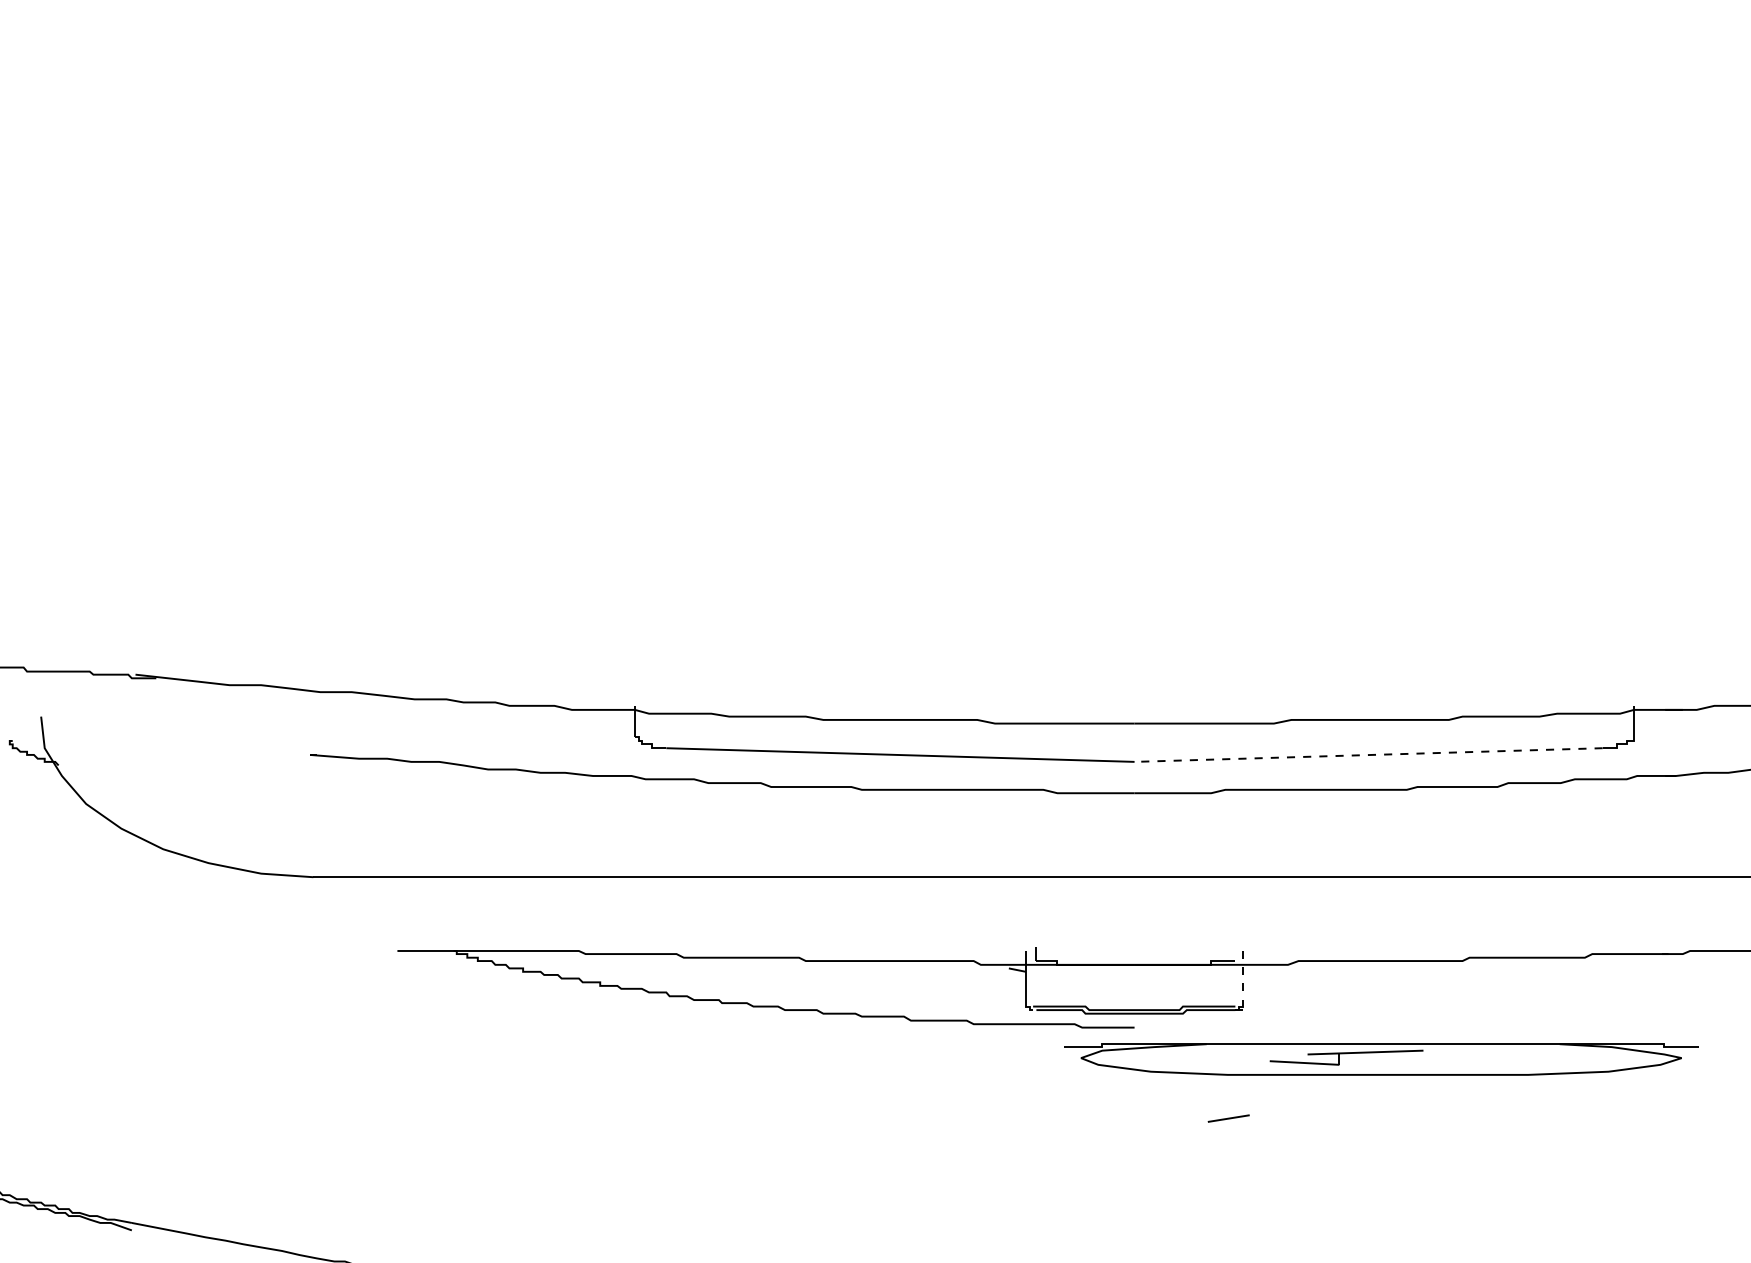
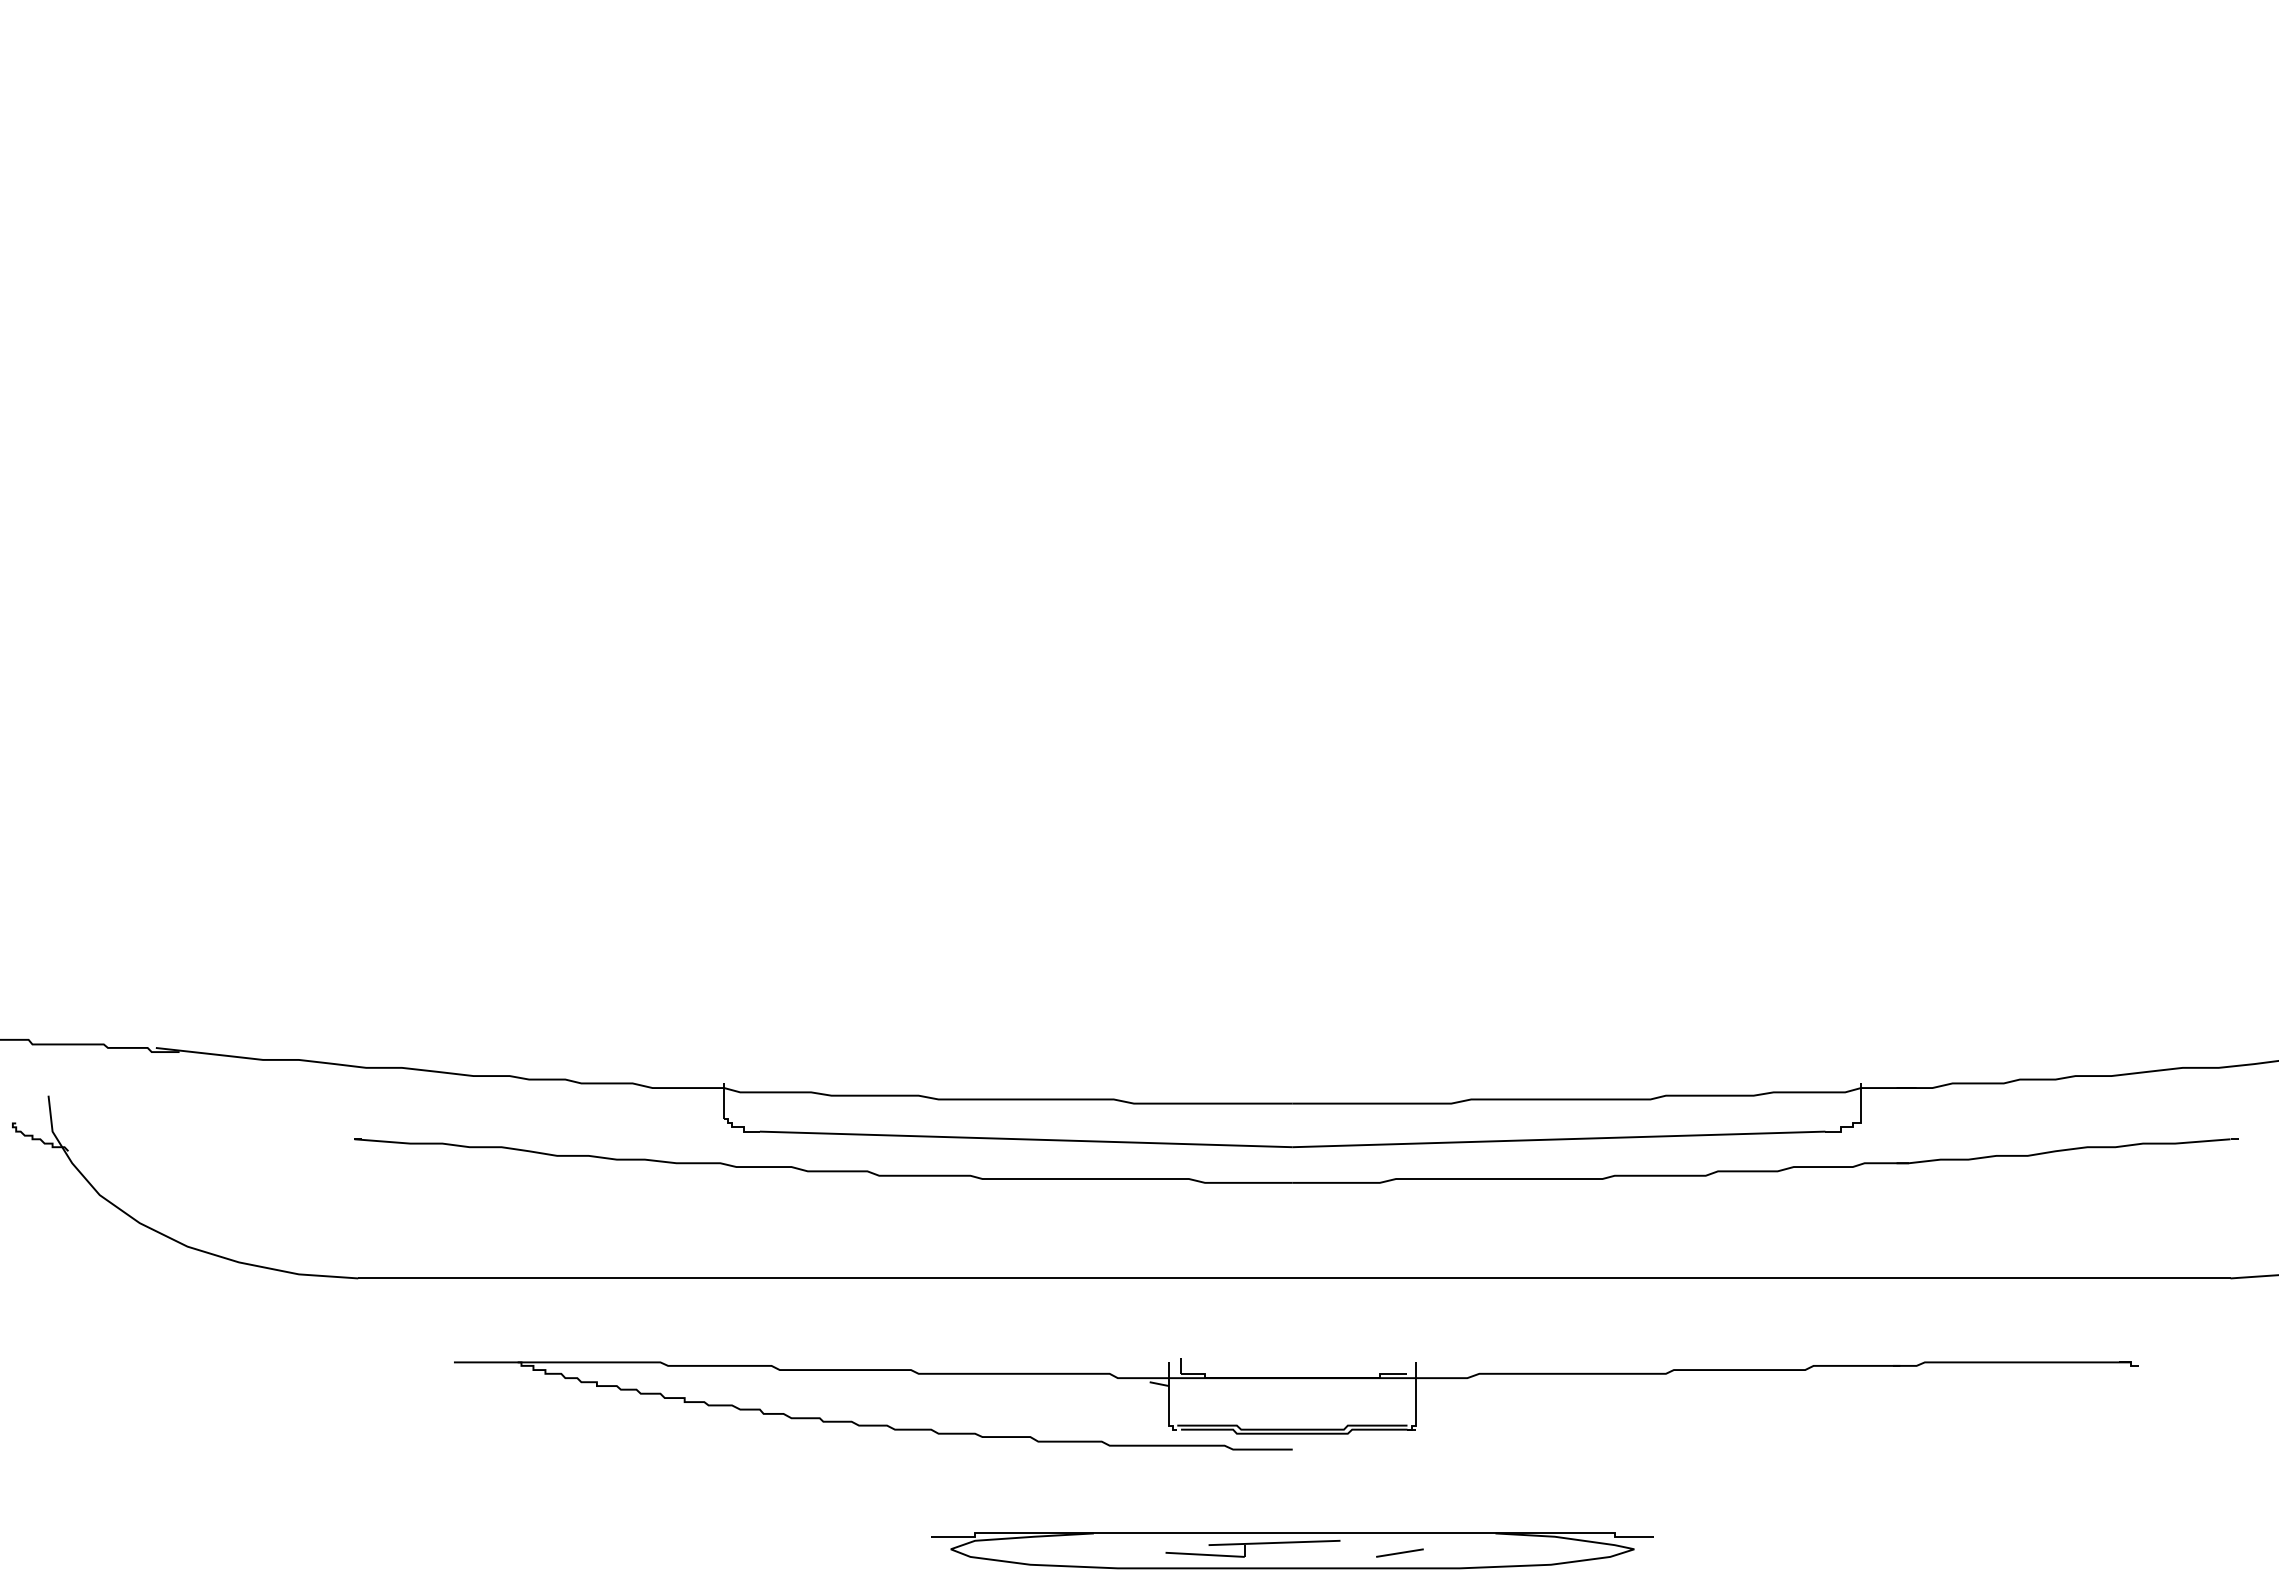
line: (1368, 755) -> (1558, 1139), dashed -> solid
line: (1242, 975) -> (1415, 1390), dashed -> solid
part: (1381, 1059) -> (1292, 1550), moved

